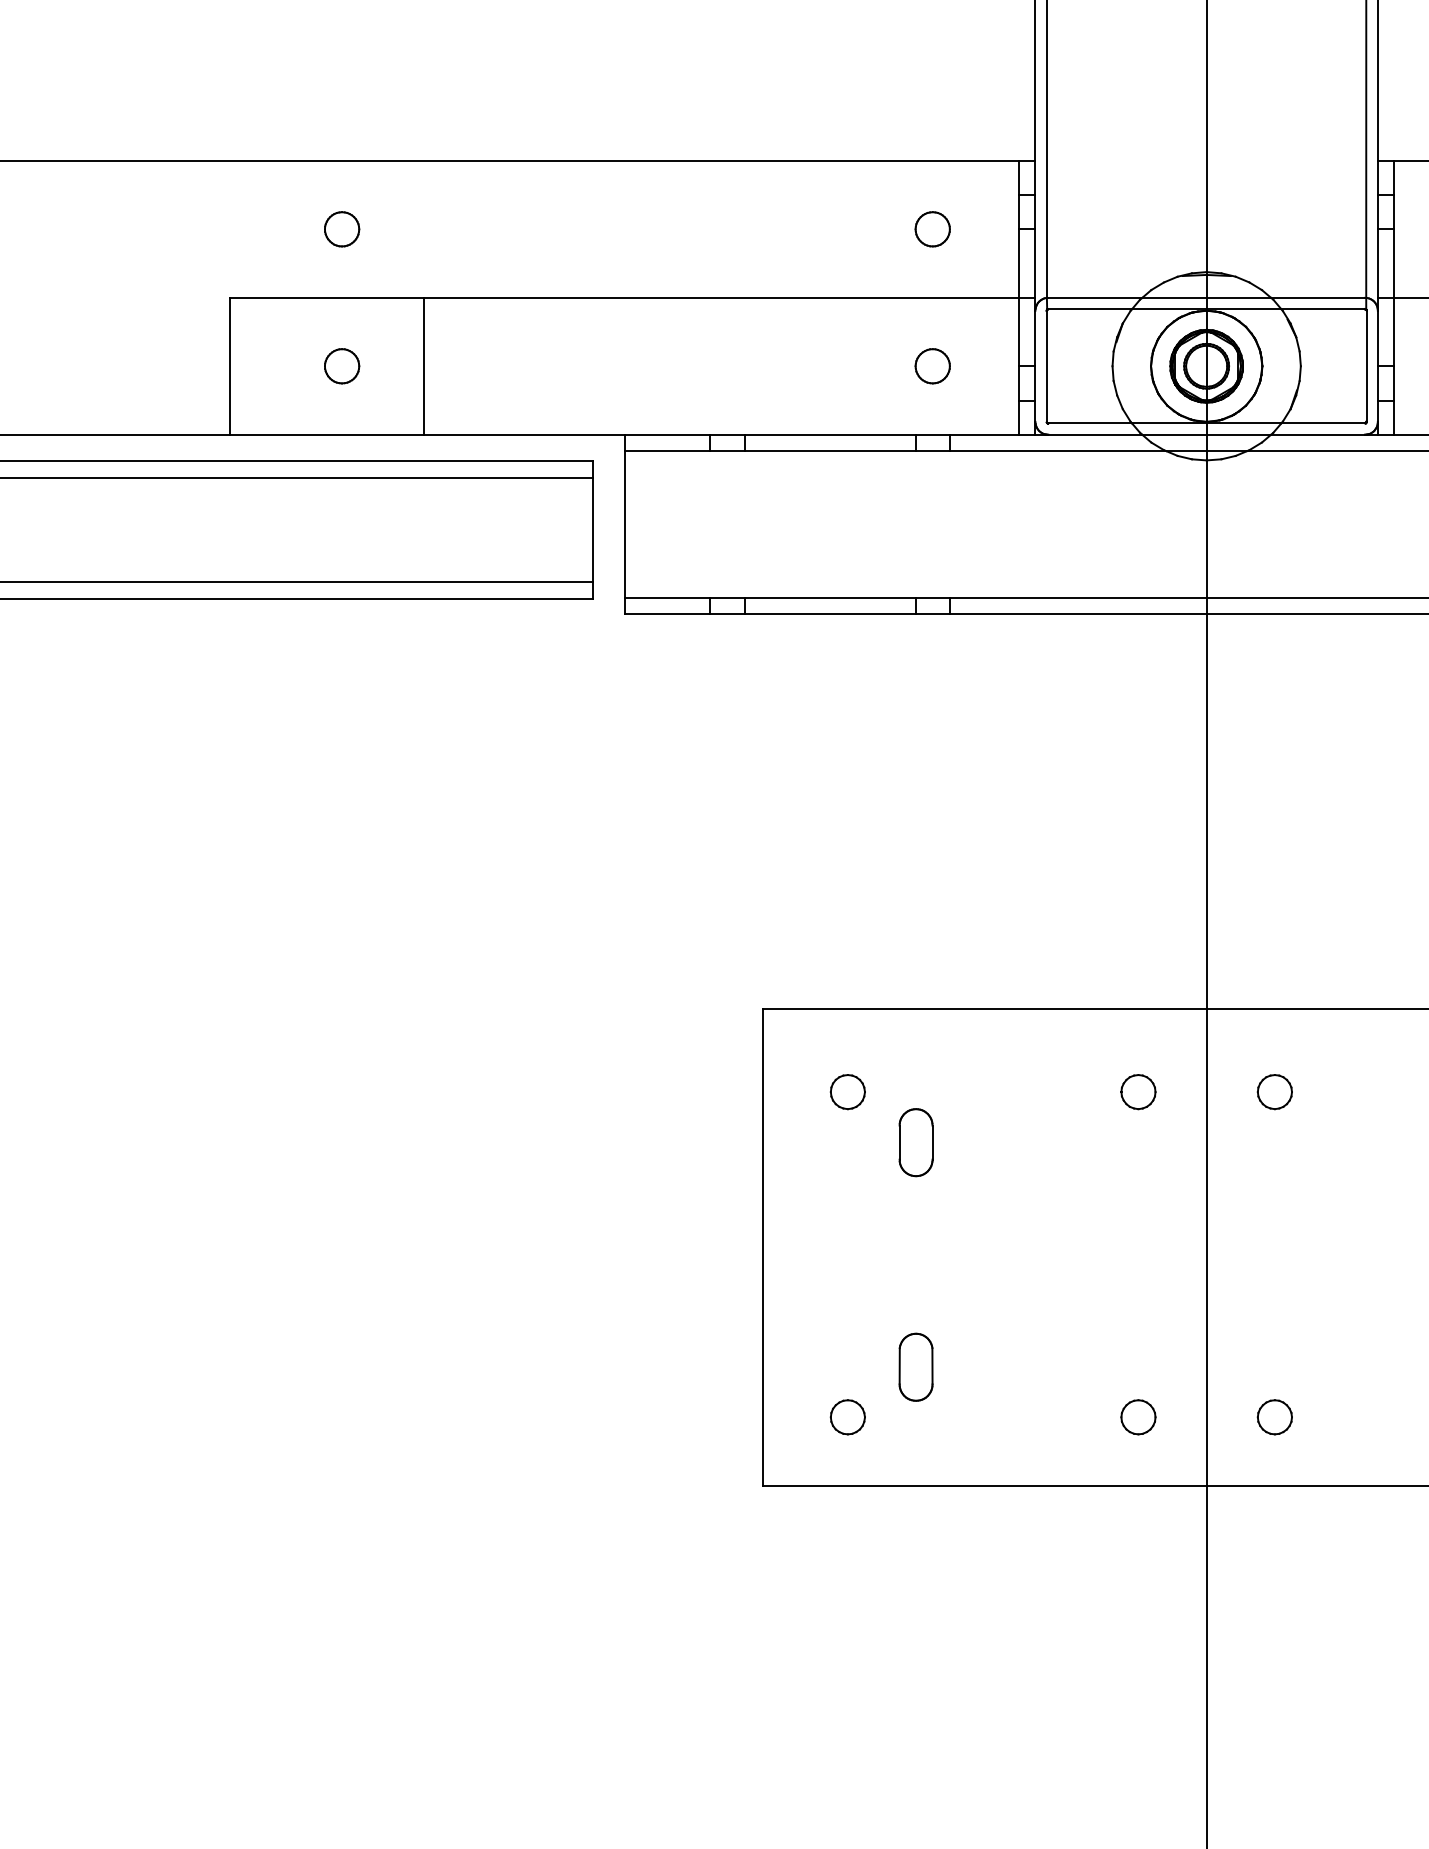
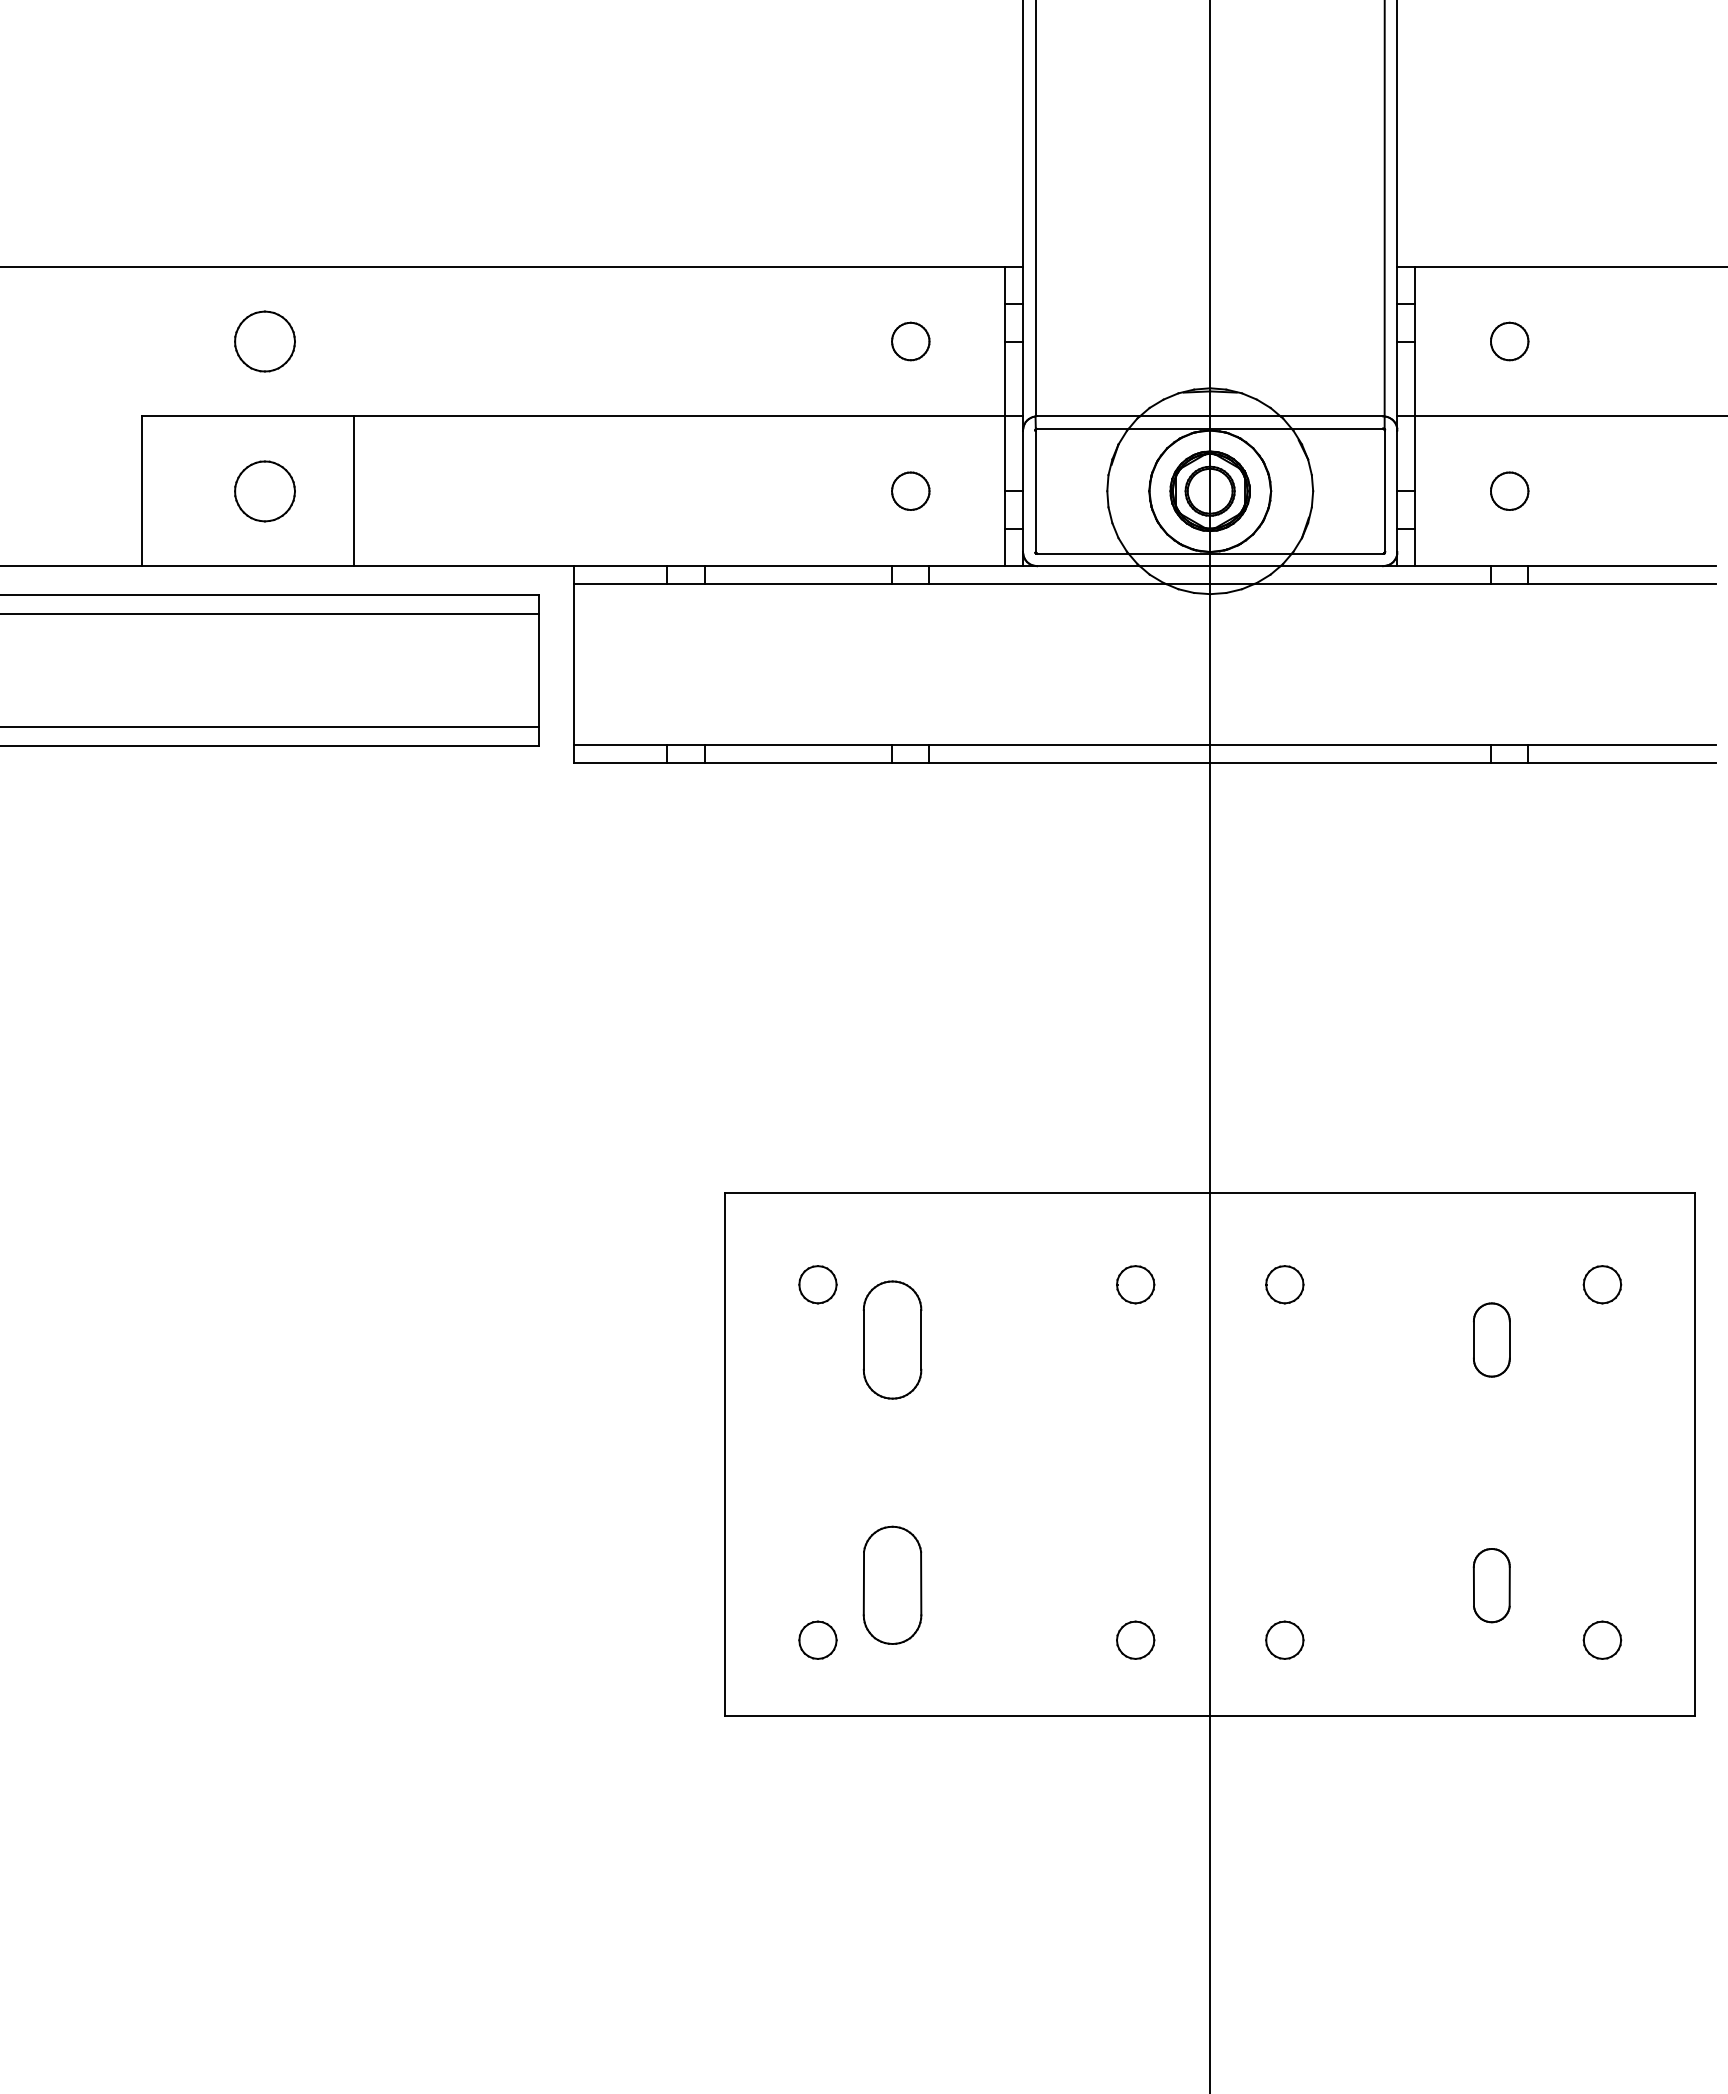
part: (341, 229) -> (264, 341), size x1.6
part: (341, 365) -> (264, 490), size x1.6
part: (916, 1142) -> (892, 1339), size x1.6
part: (916, 1367) -> (892, 1585), size x1.6

